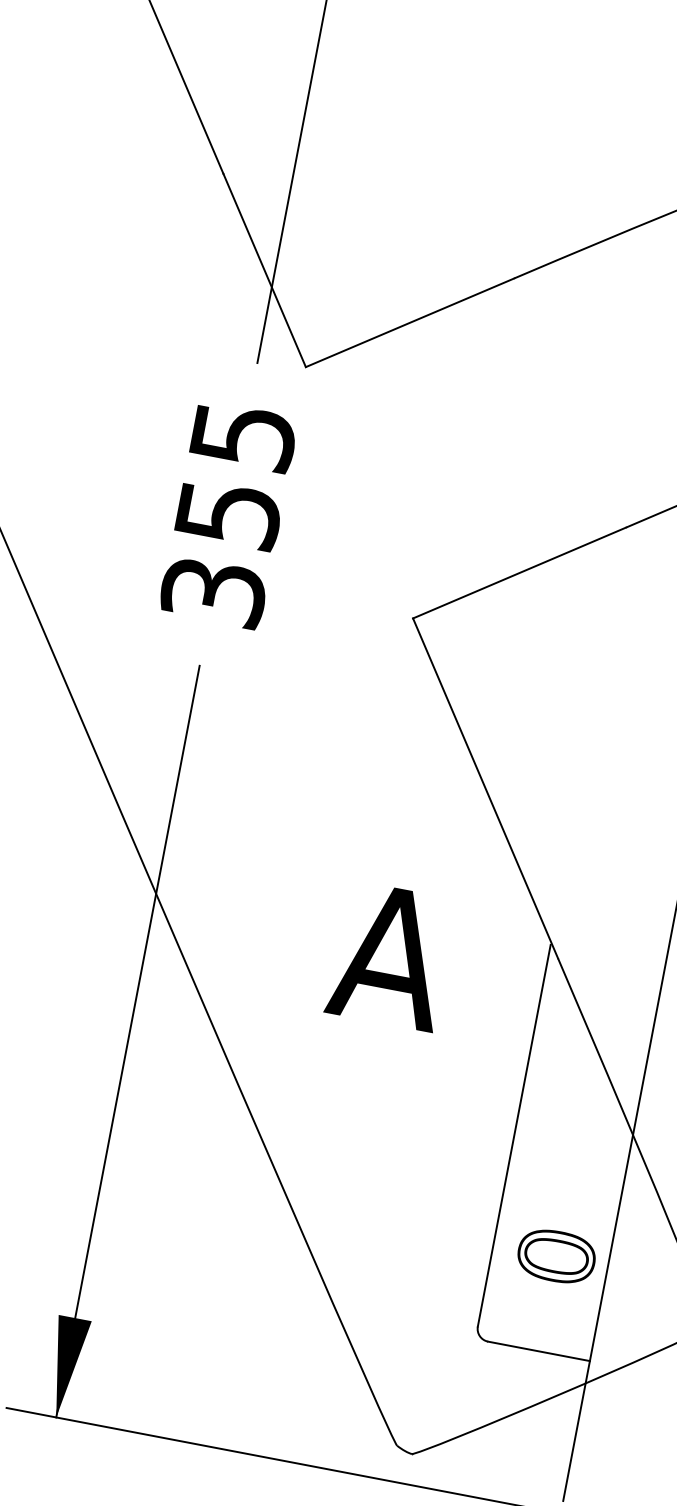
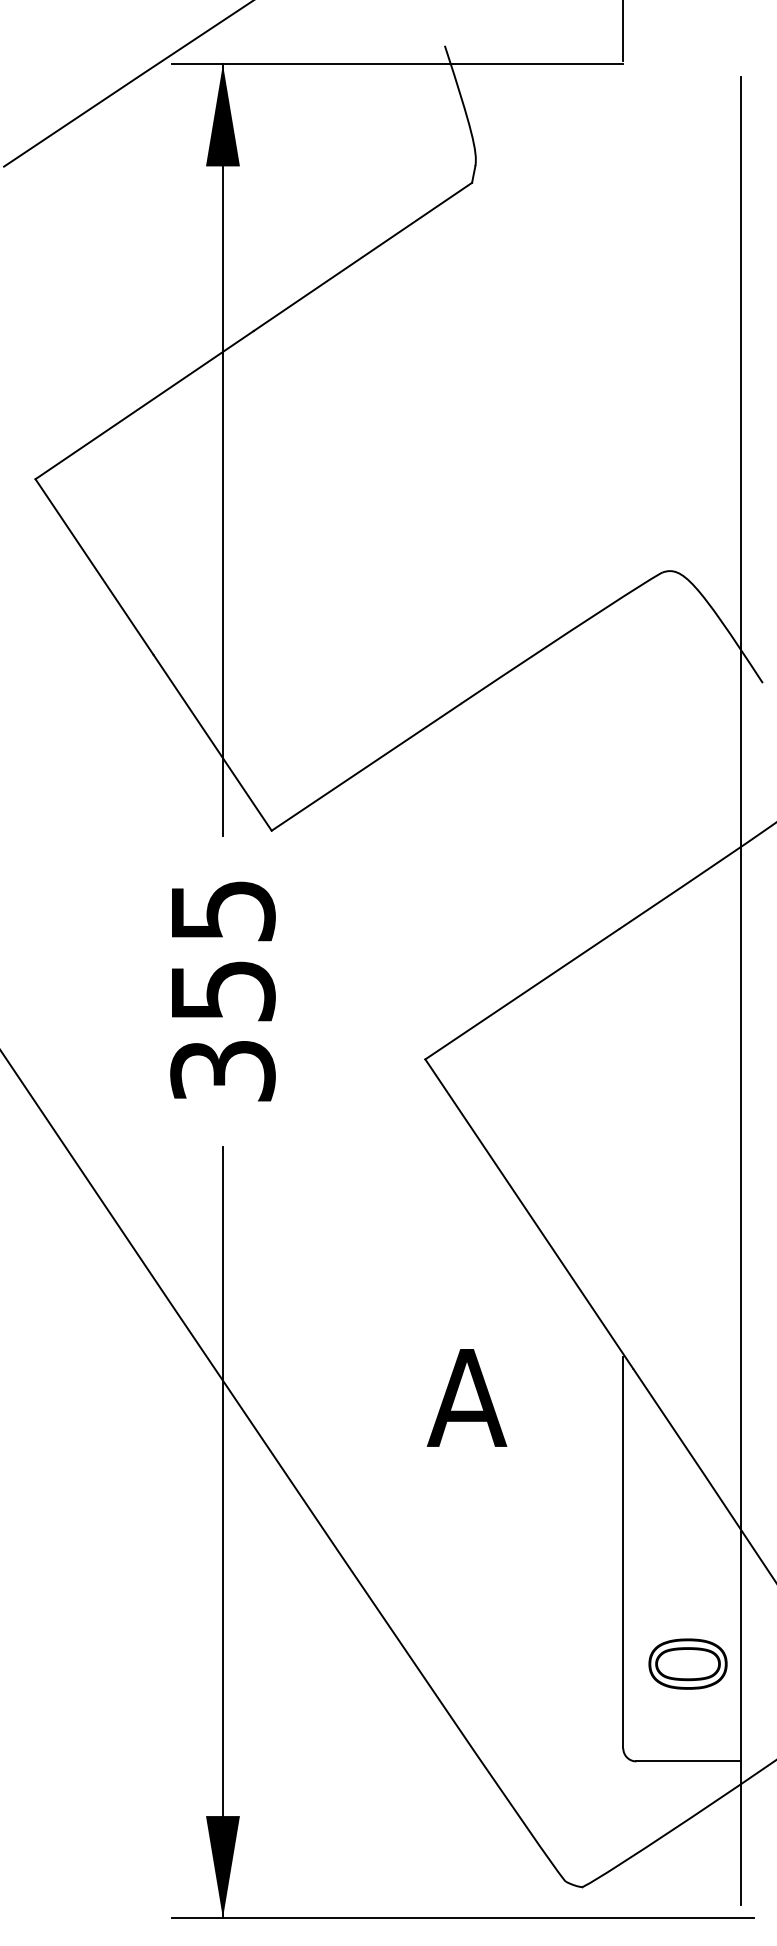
part: (390, 955) -> (466, 1397), size x0.71

